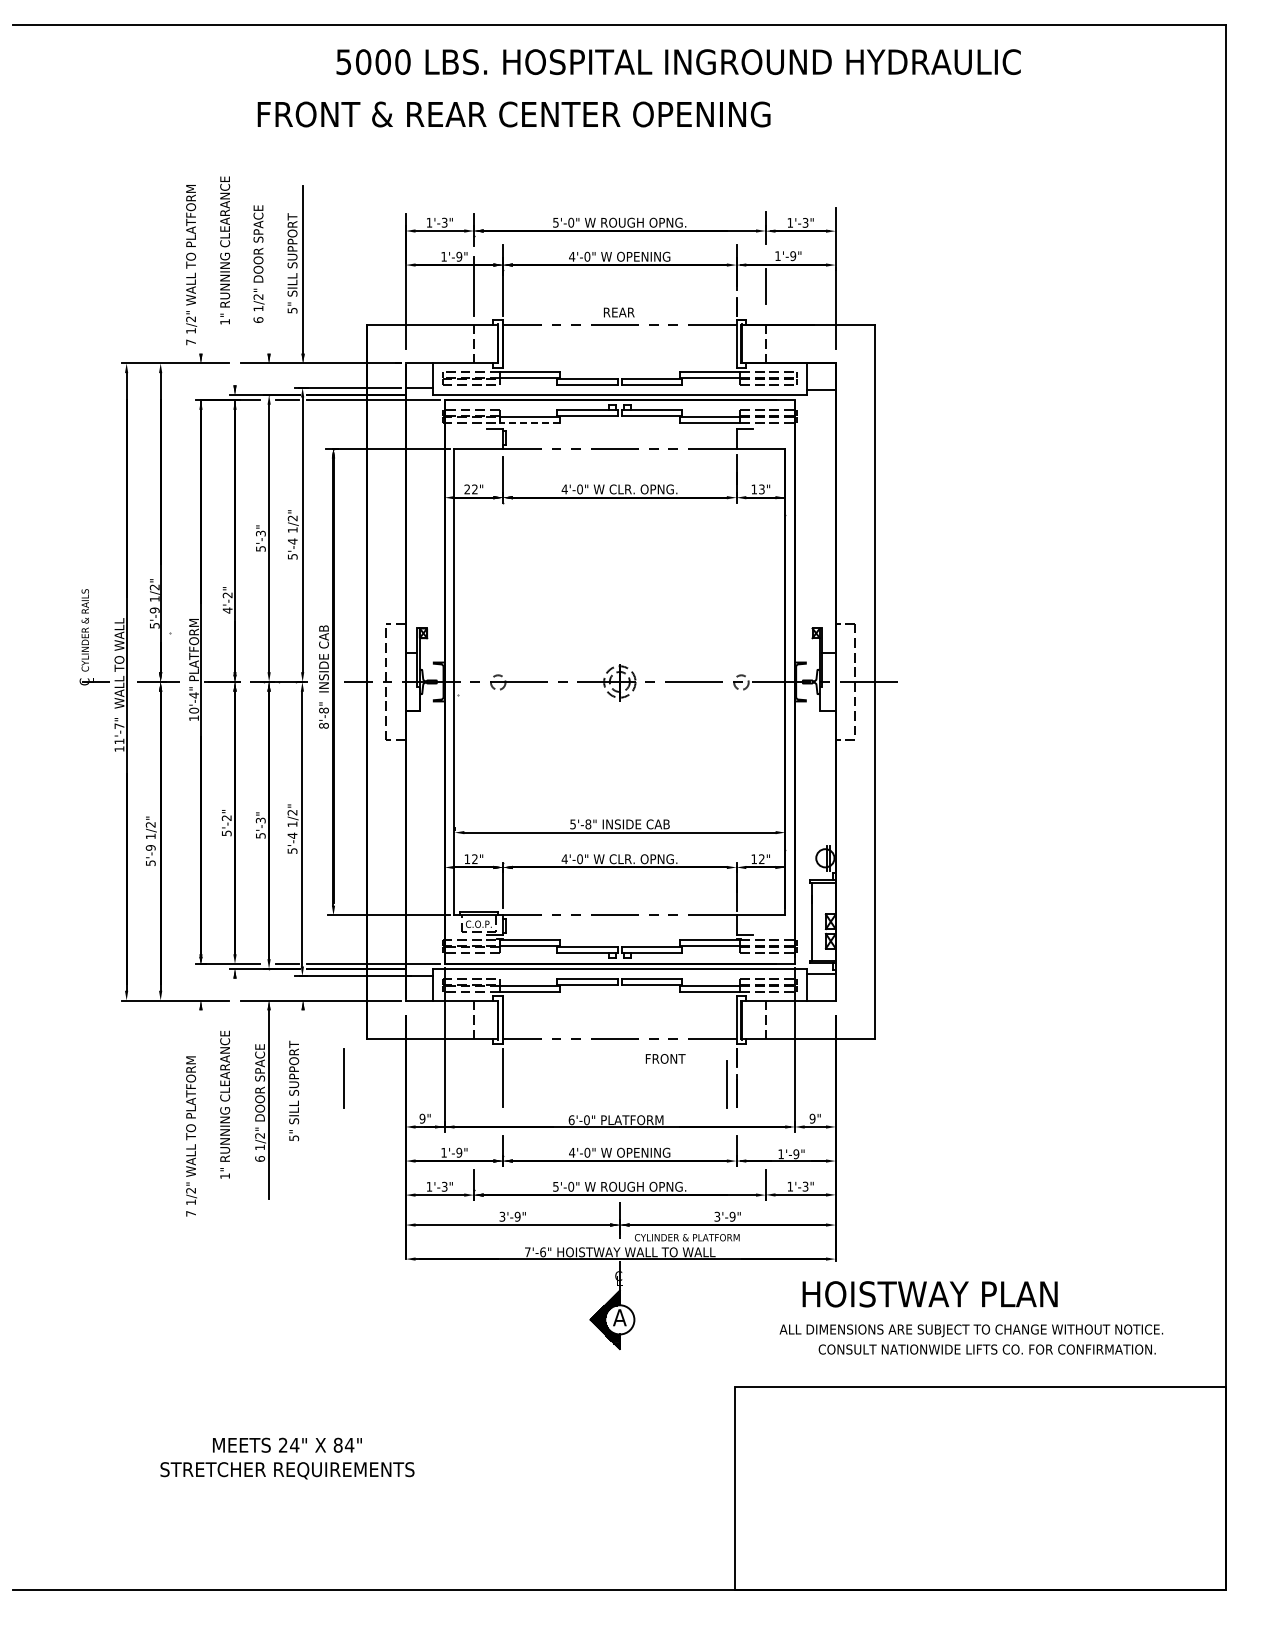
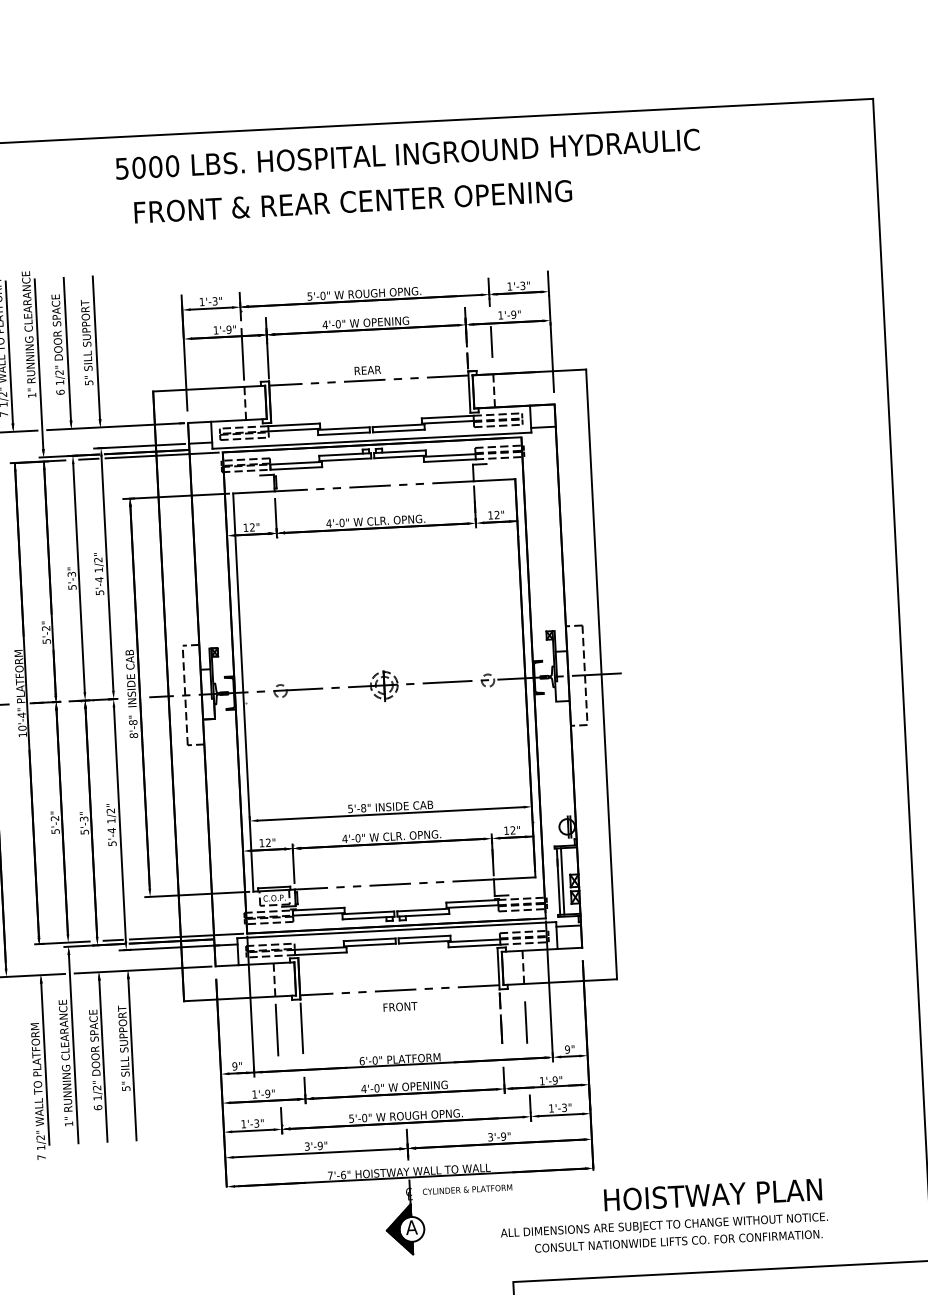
text: (513, 114) -> (352, 201), moved
line: (269, 269) -> (67, 348), added
line: (200, 270) -> (8, 352), added
line: (235, 285) -> (39, 363), added
line: (529, 423) -> (296, 468), dashed -> solid
text: (466, 489) -> (245, 527), 22" -> 12"
text: (761, 489) -> (496, 515), 13" -> 12"
text: (227, 610) -> (46, 641), 4'-2" -> 5'-2"
line: (816, 921) -> (562, 881), added
text: (665, 1058) -> (400, 1006), moved
line: (343, 1078) -> (276, 1029), moved
line: (726, 1084) -> (525, 1022), moved
line: (235, 1088) -> (74, 1048), added
line: (200, 1104) -> (44, 1063), added
line: (303, 1104) -> (132, 1059), added
text: (687, 1237) -> (467, 1189), moved
text: (929, 1294) -> (712, 1195), moved
text: (971, 1339) -> (664, 1233), moved

